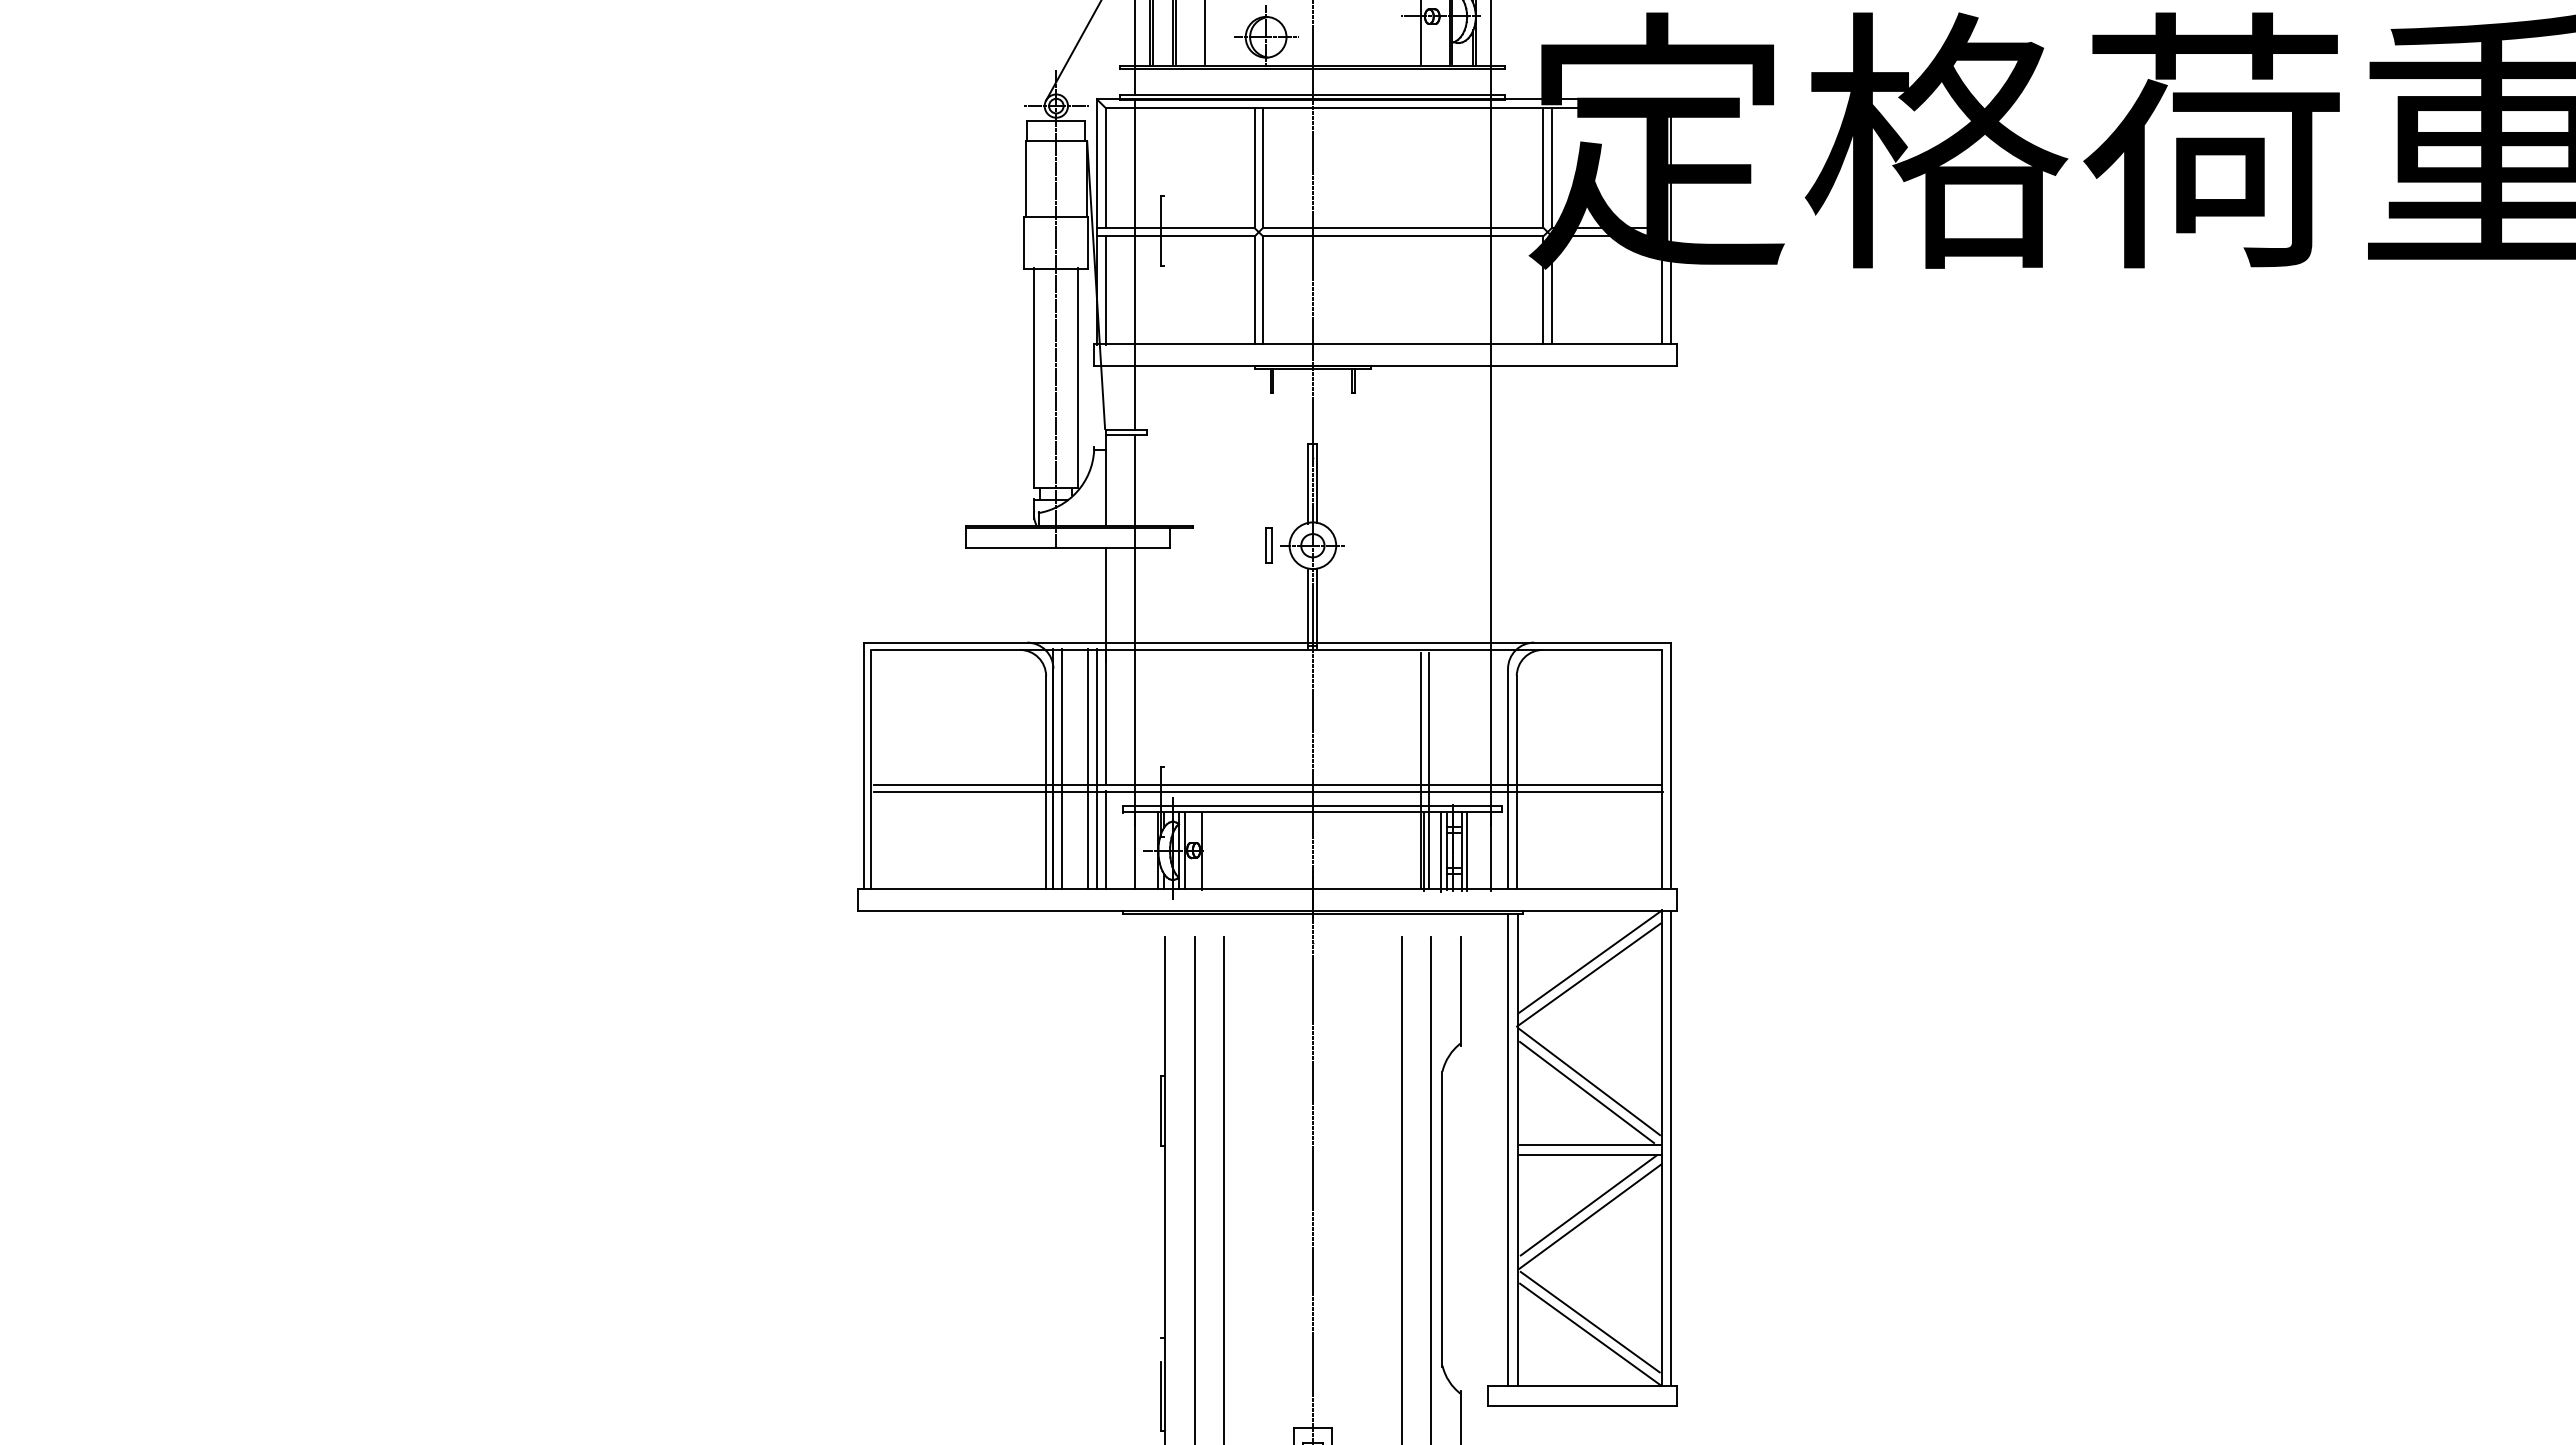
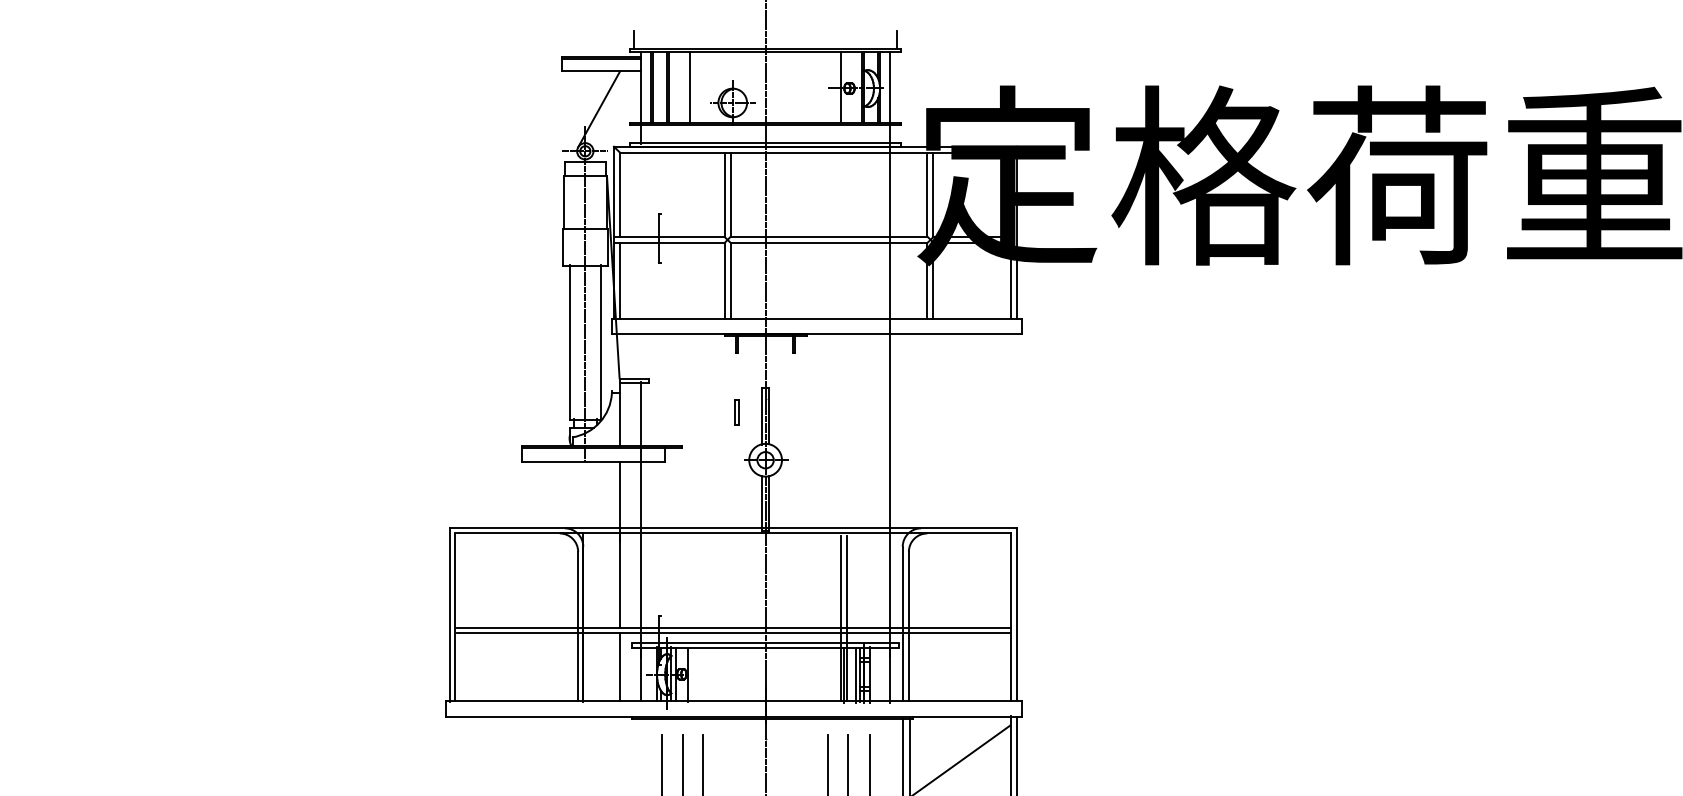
line: (1135, 264) -> (640, 262), removed
part: (1268, 545) -> (736, 412), moved
line: (1062, 768) -> (589, 616), removed
line: (1088, 768) -> (607, 616), removed
line: (1097, 768) -> (614, 616), removed
line: (1467, 851) -> (874, 675), removed
line: (1589, 961) -> (959, 752), removed

